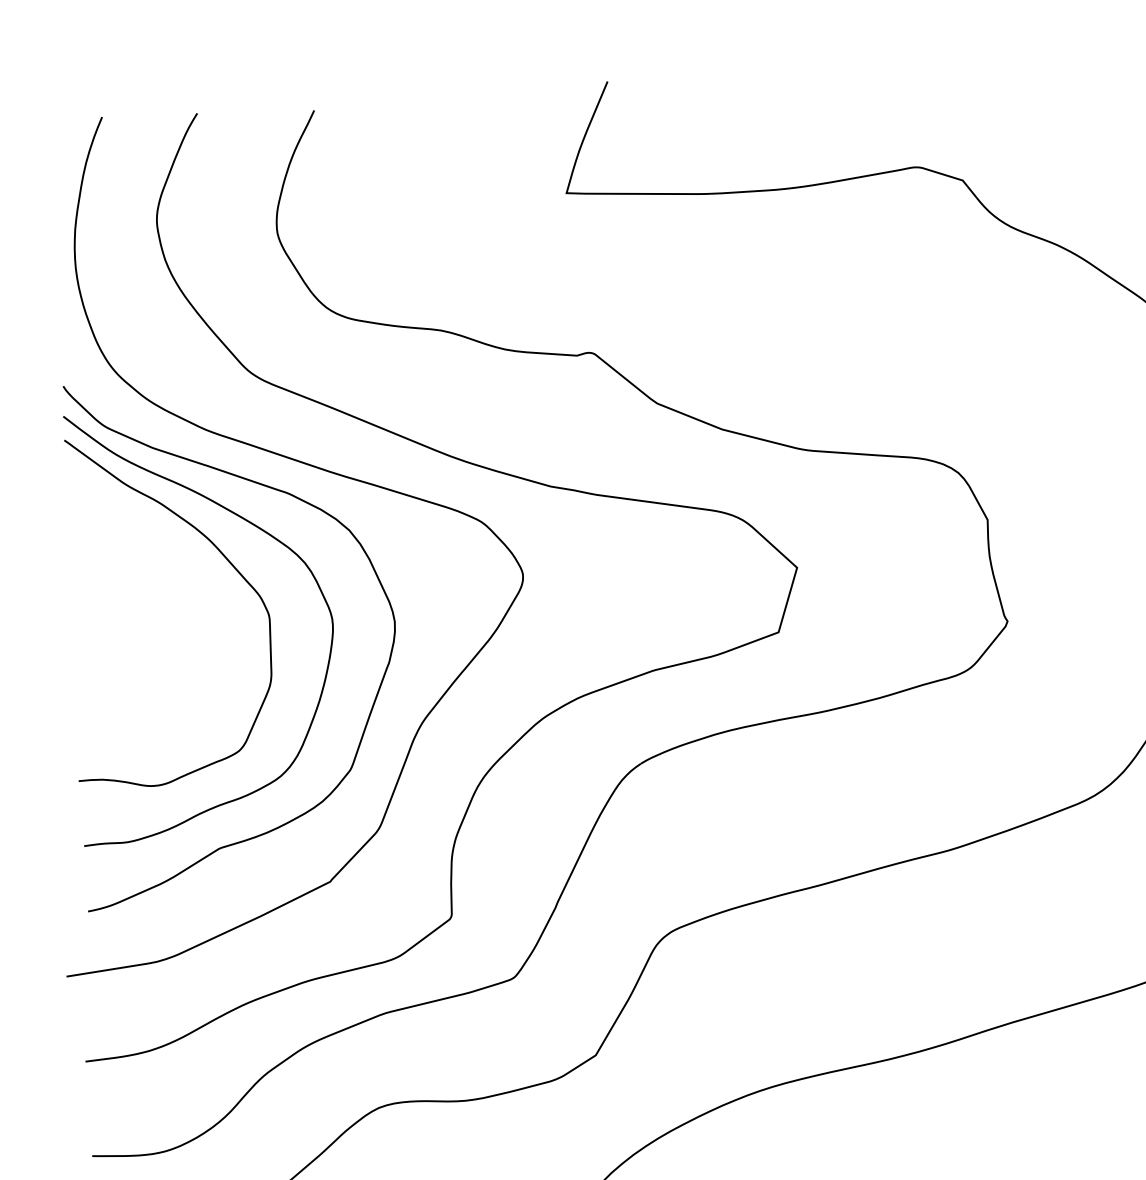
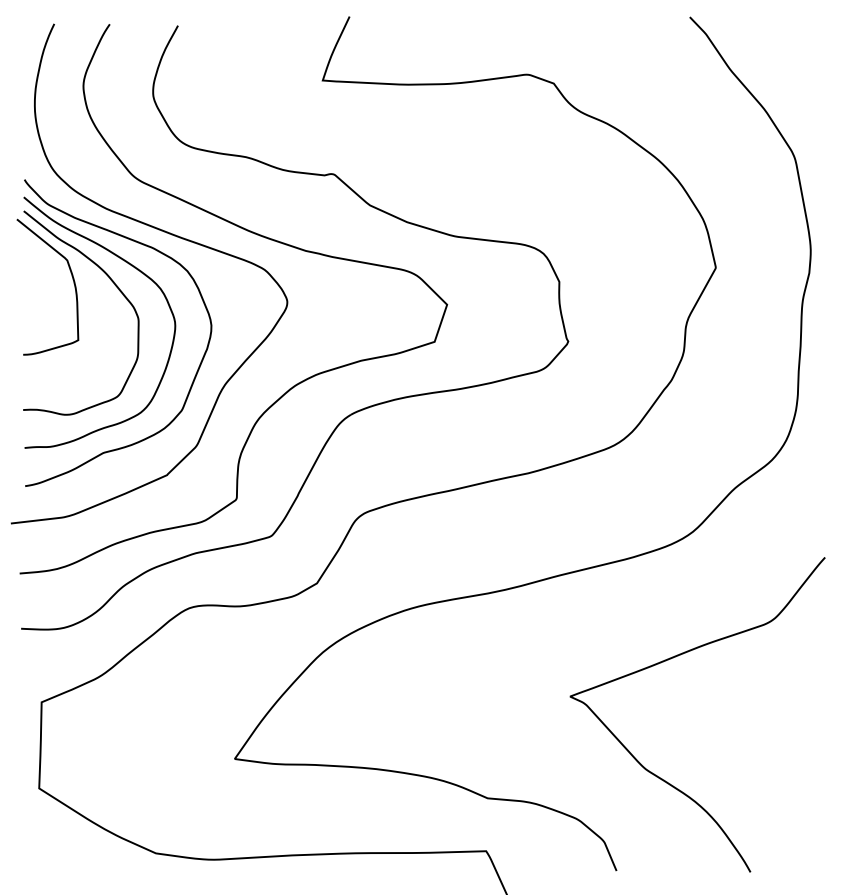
curve: (153, 553) -> (72, 279), added

